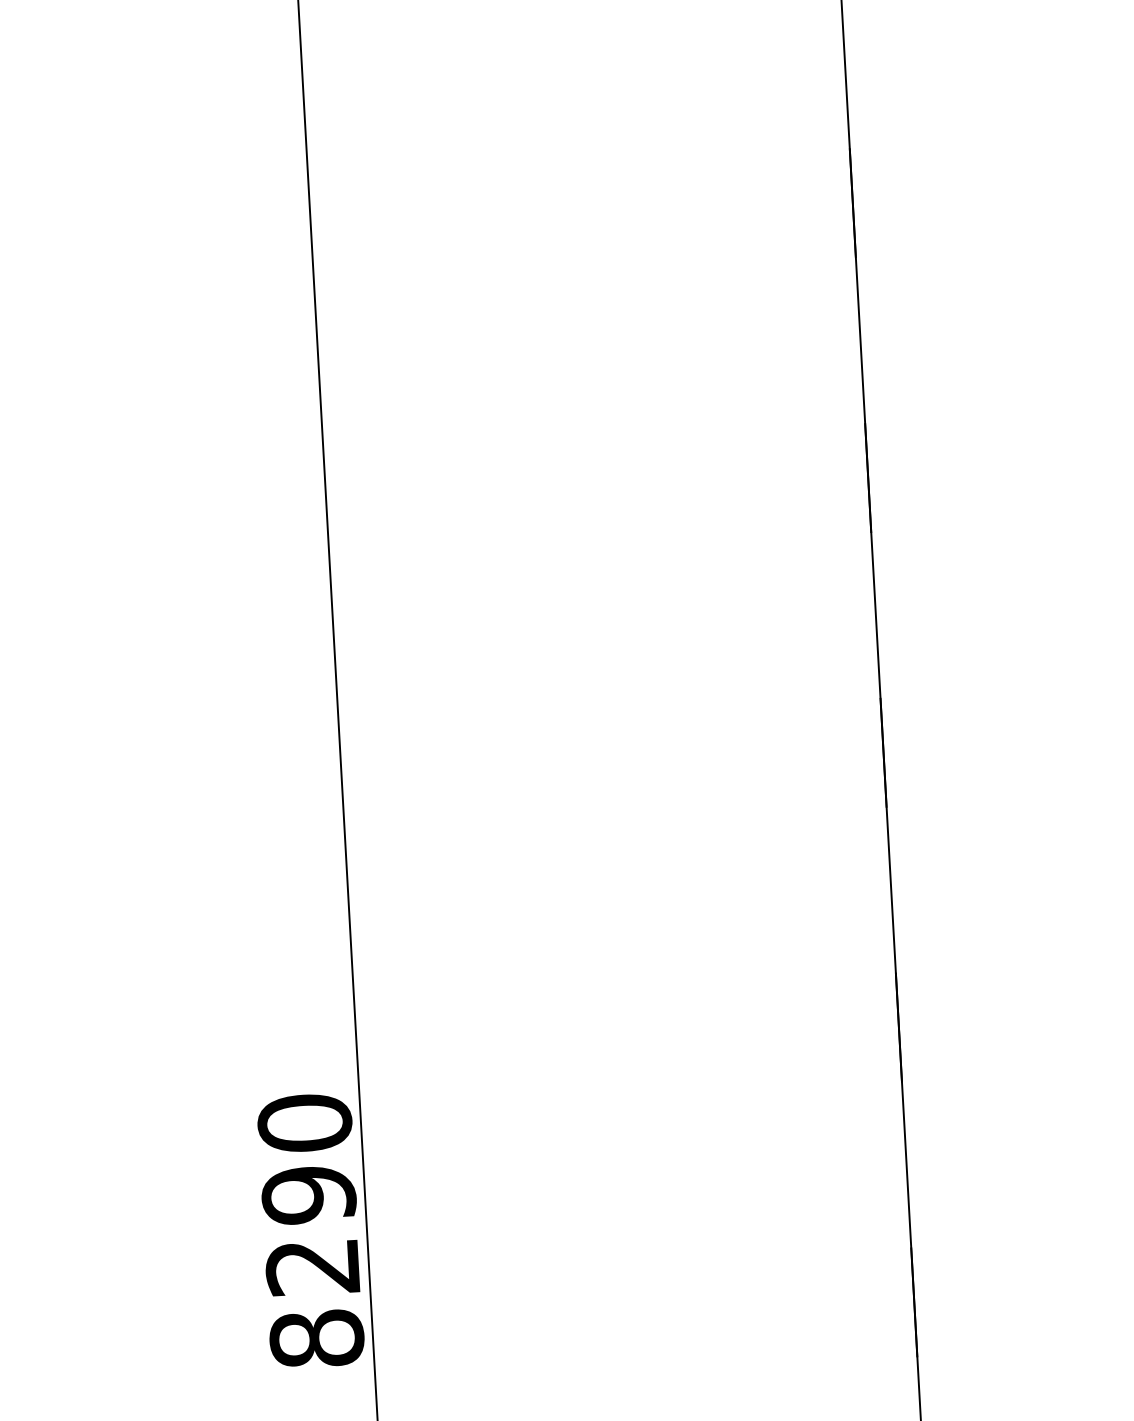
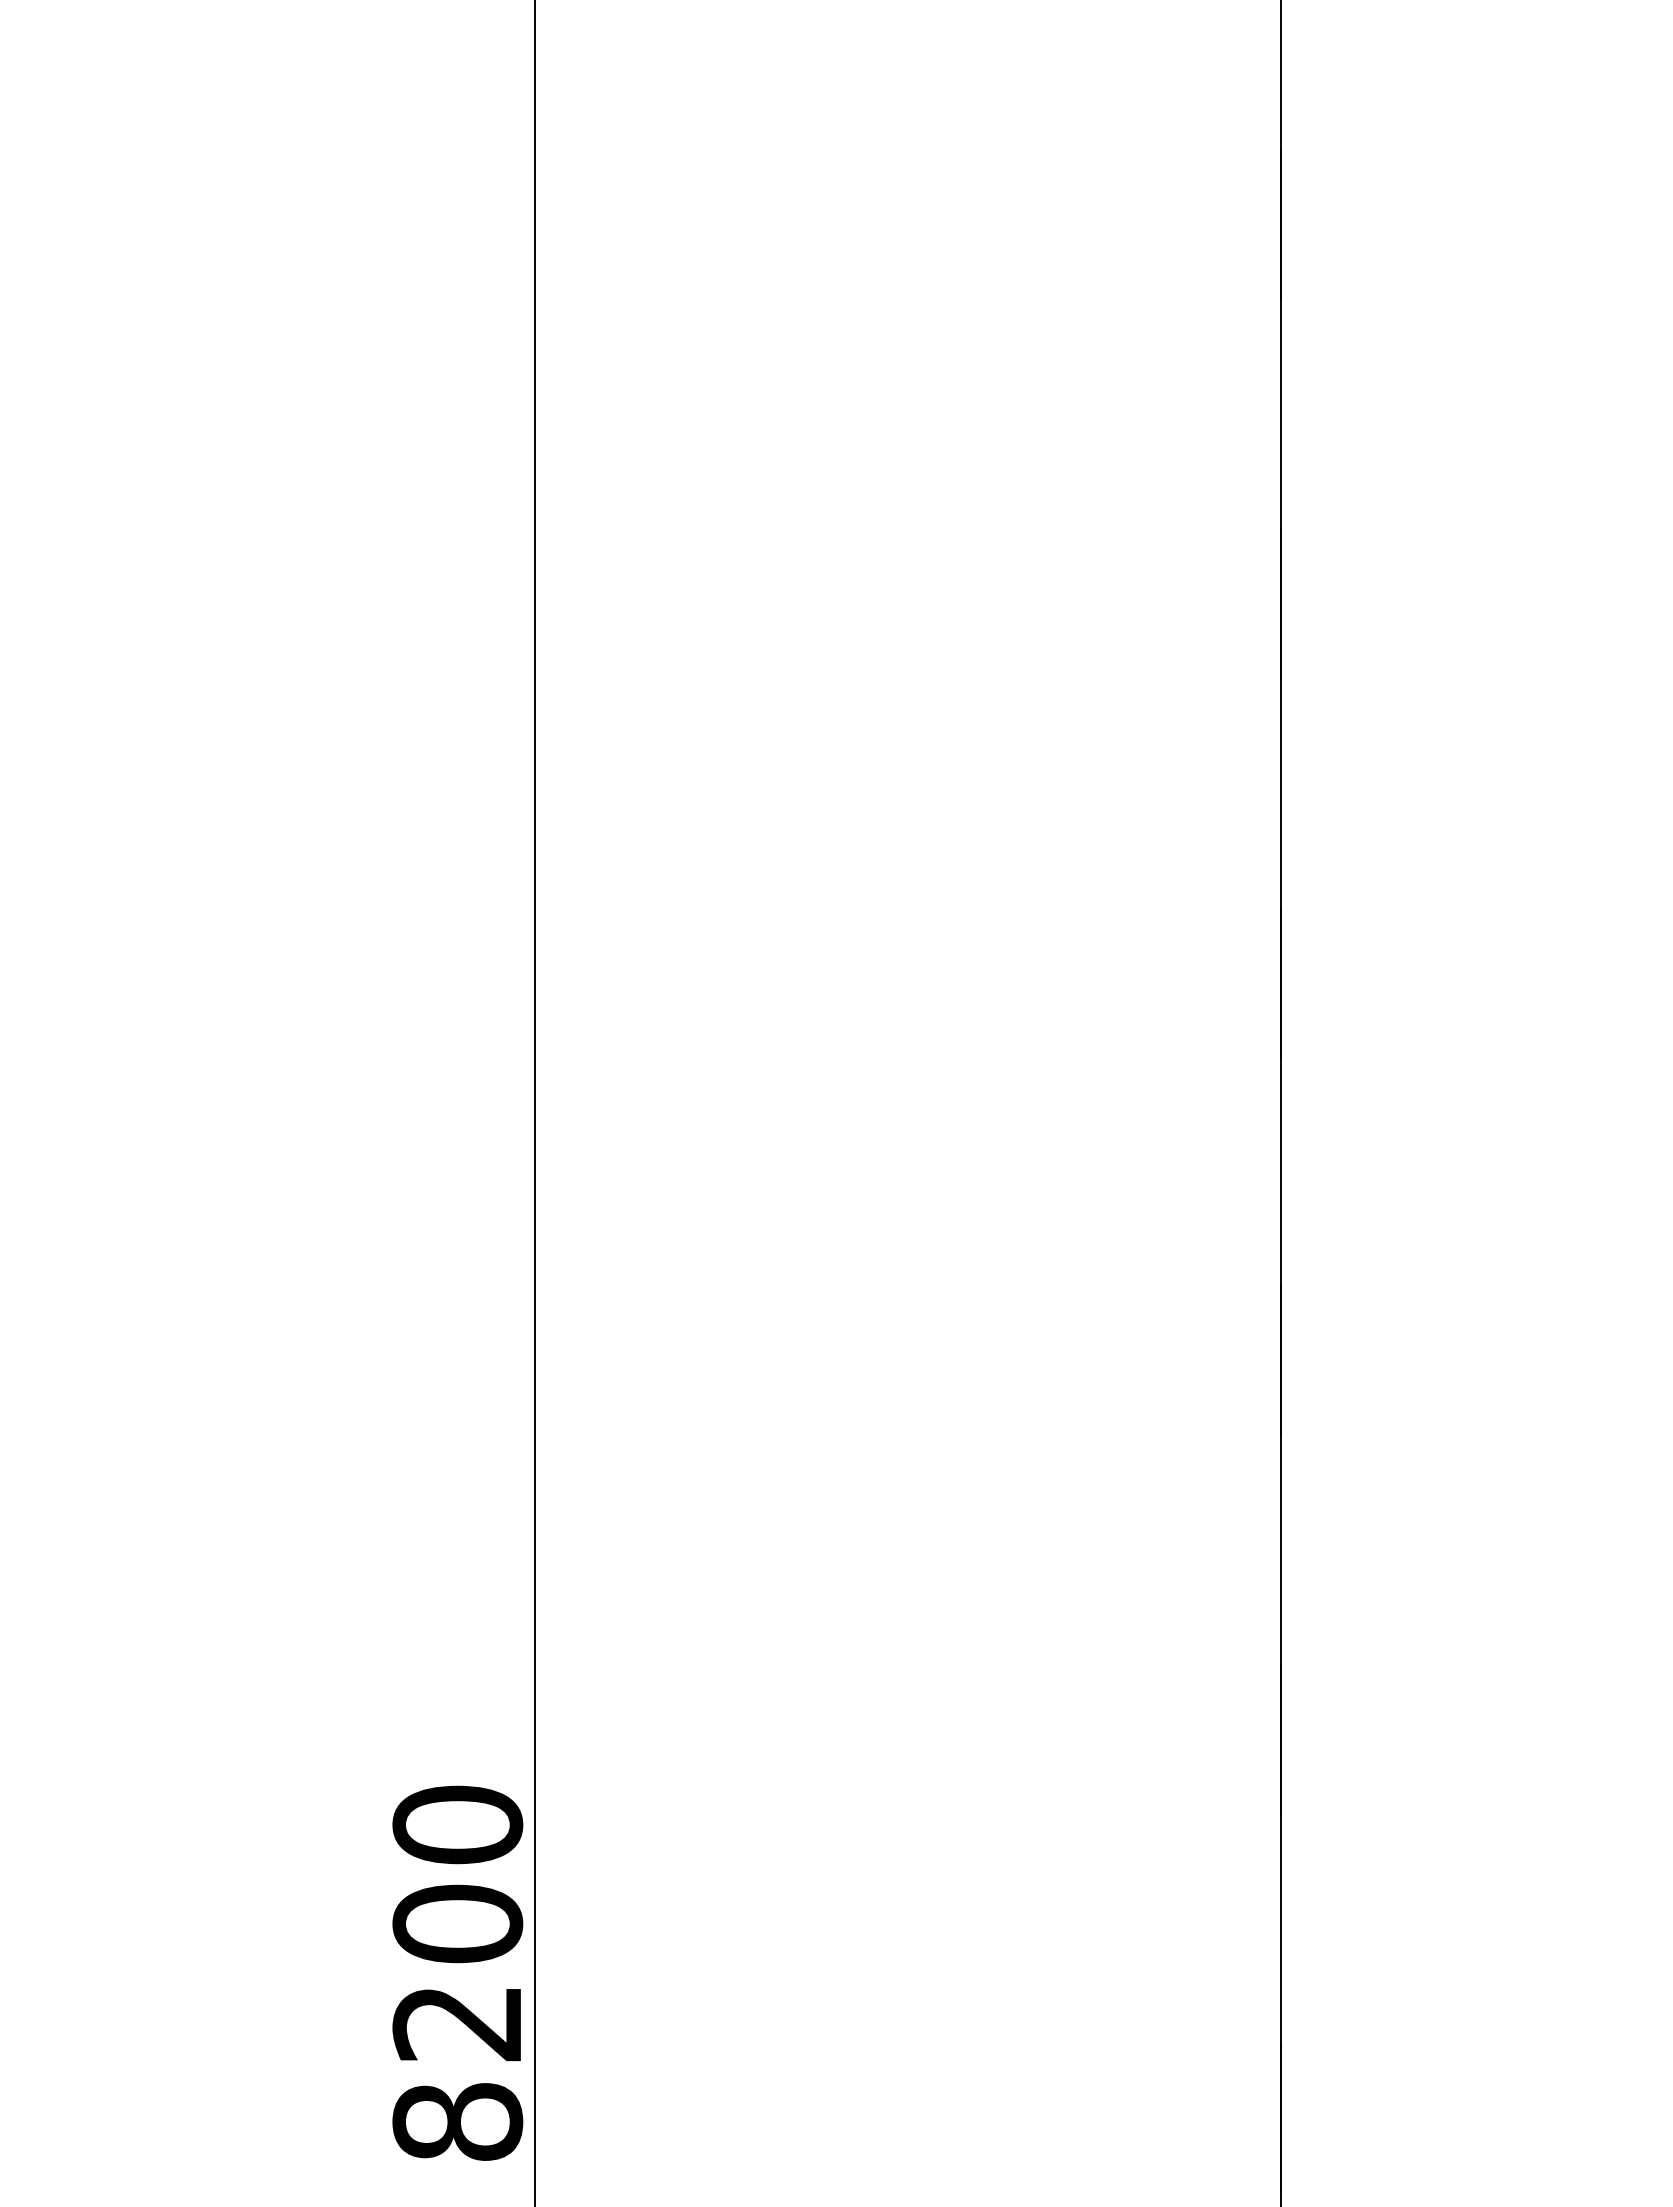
text: (308, 1194) -> (457, 1923), 8290 -> 8200

